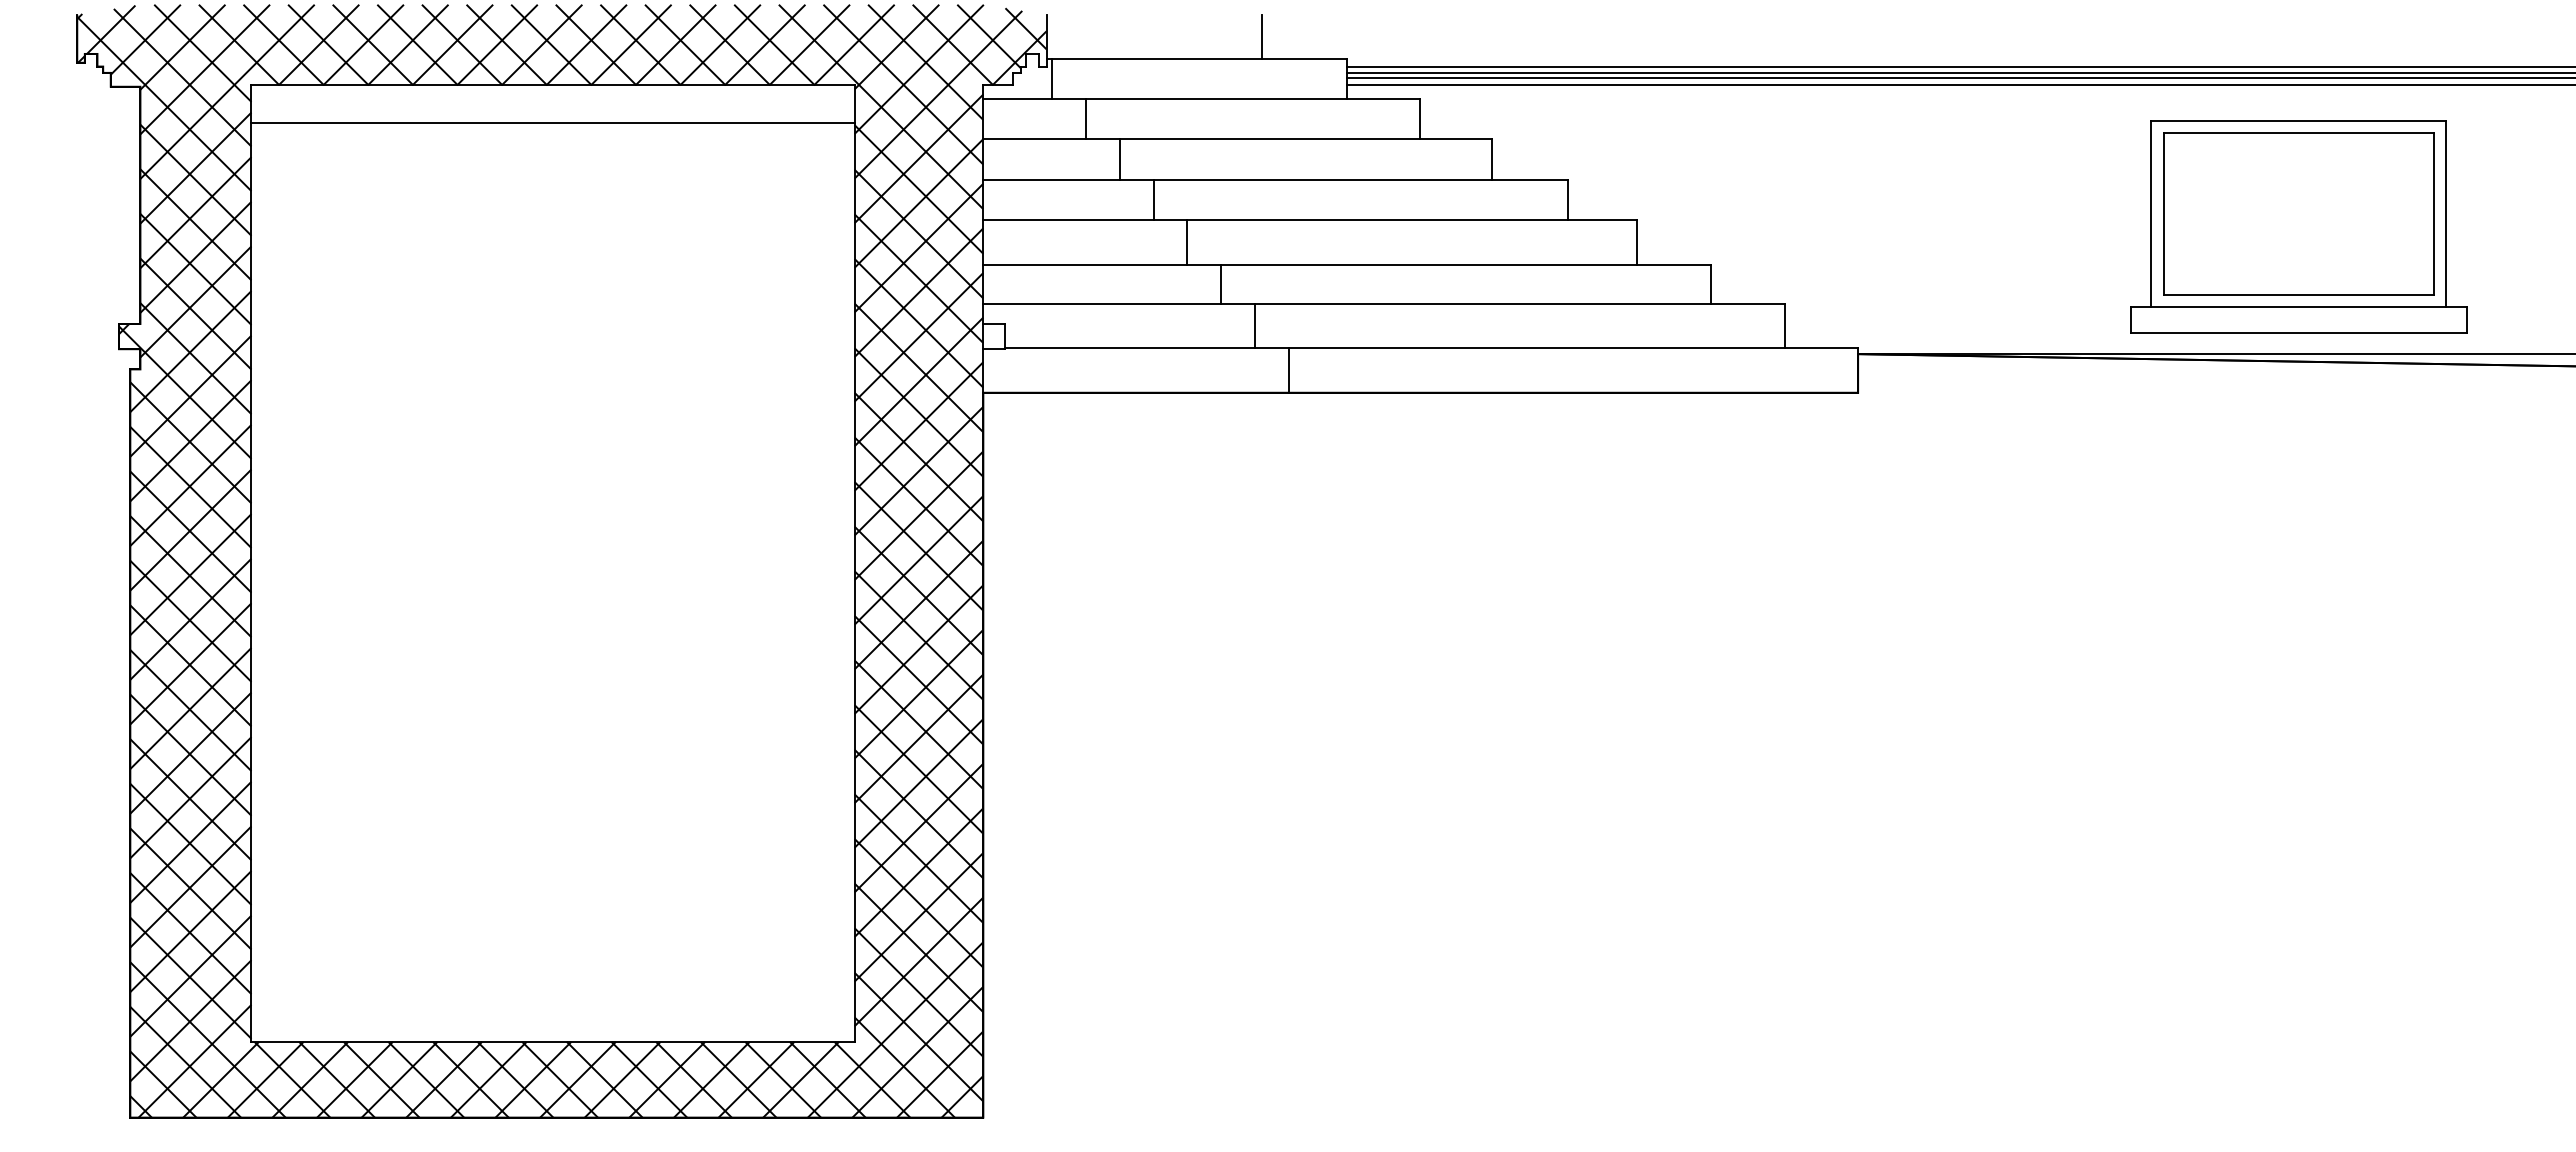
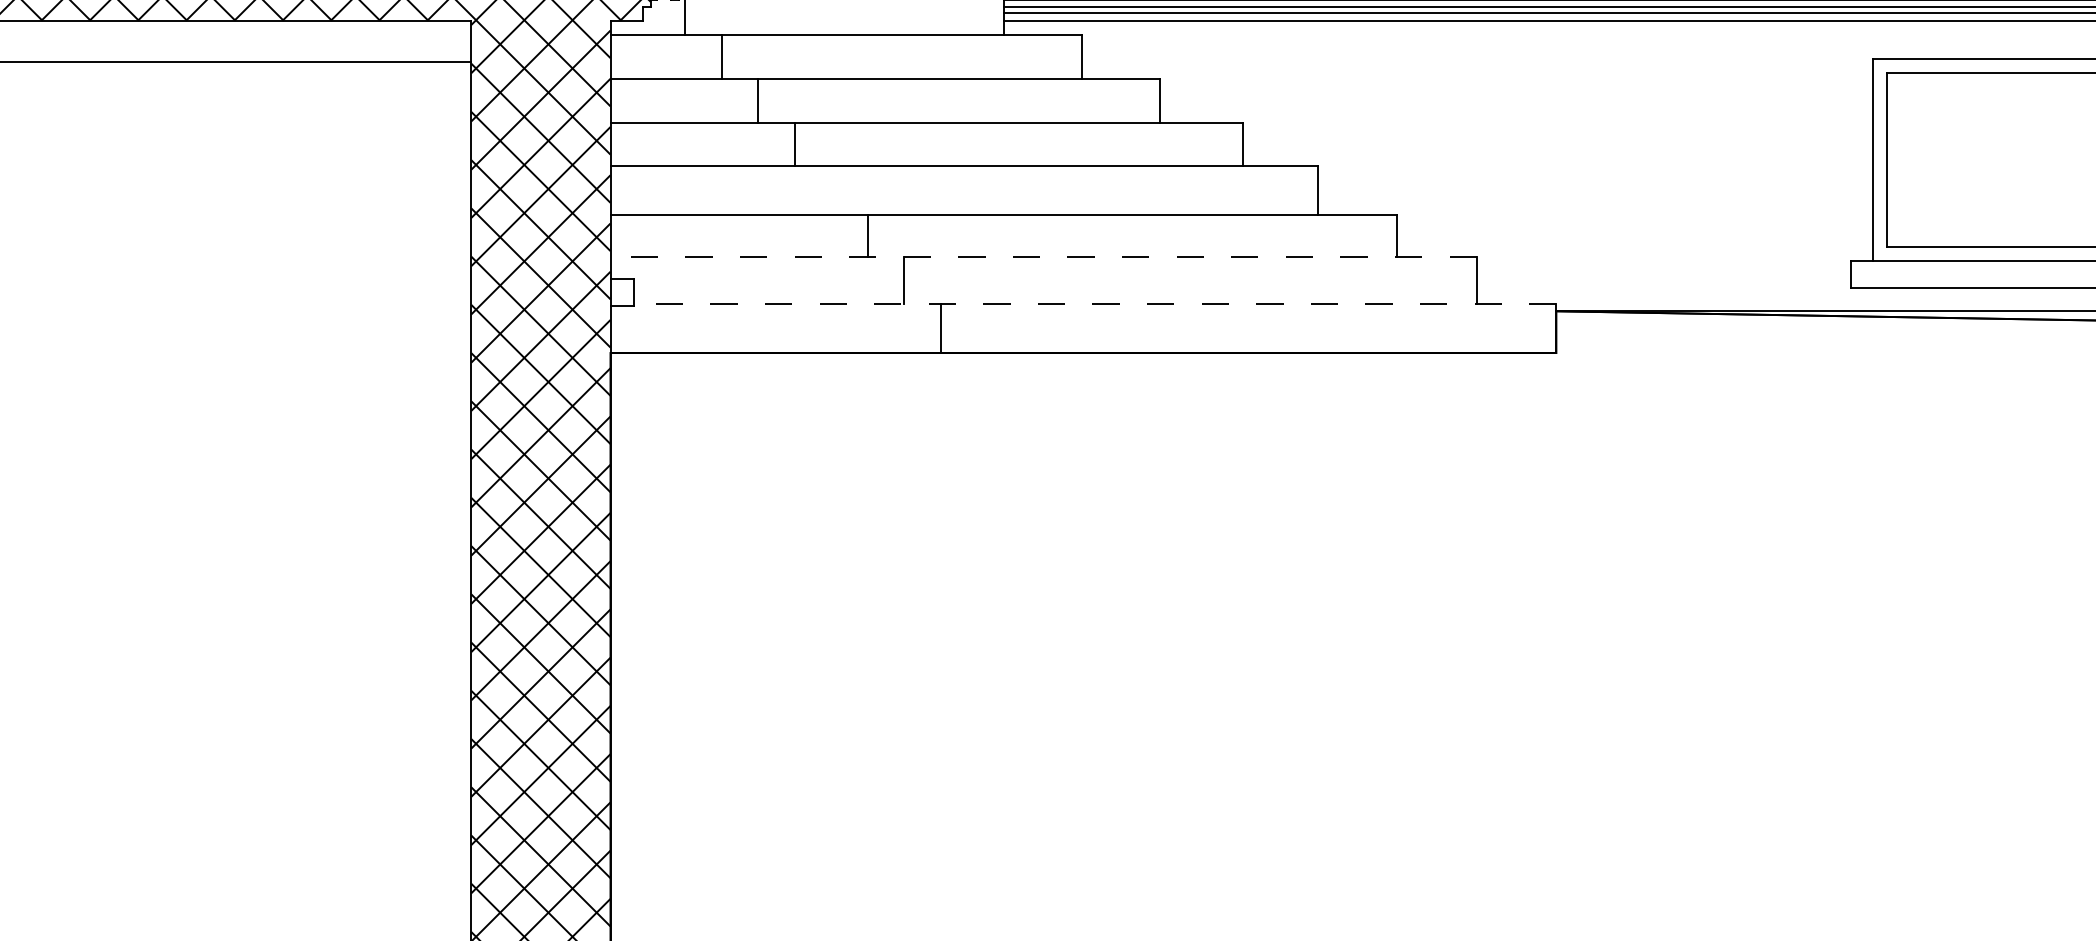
line: (1187, 242) -> (831, 190), removed
line: (1383, 304) -> (1043, 257), solid -> dashed
line: (1431, 347) -> (1095, 304), solid -> dashed

